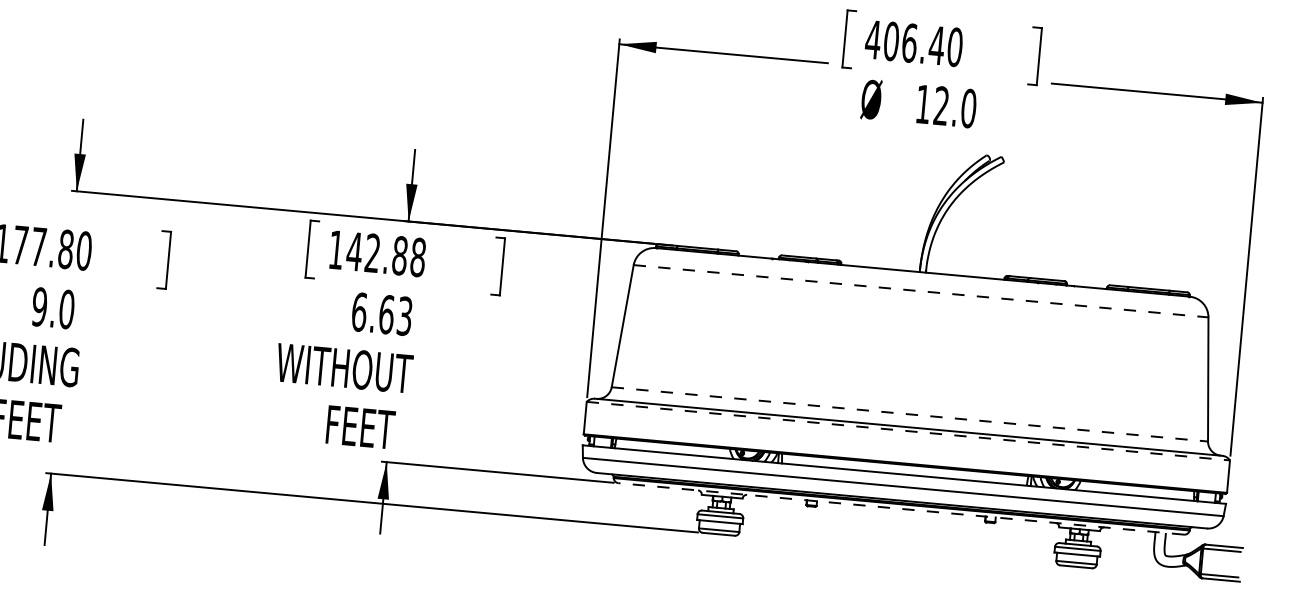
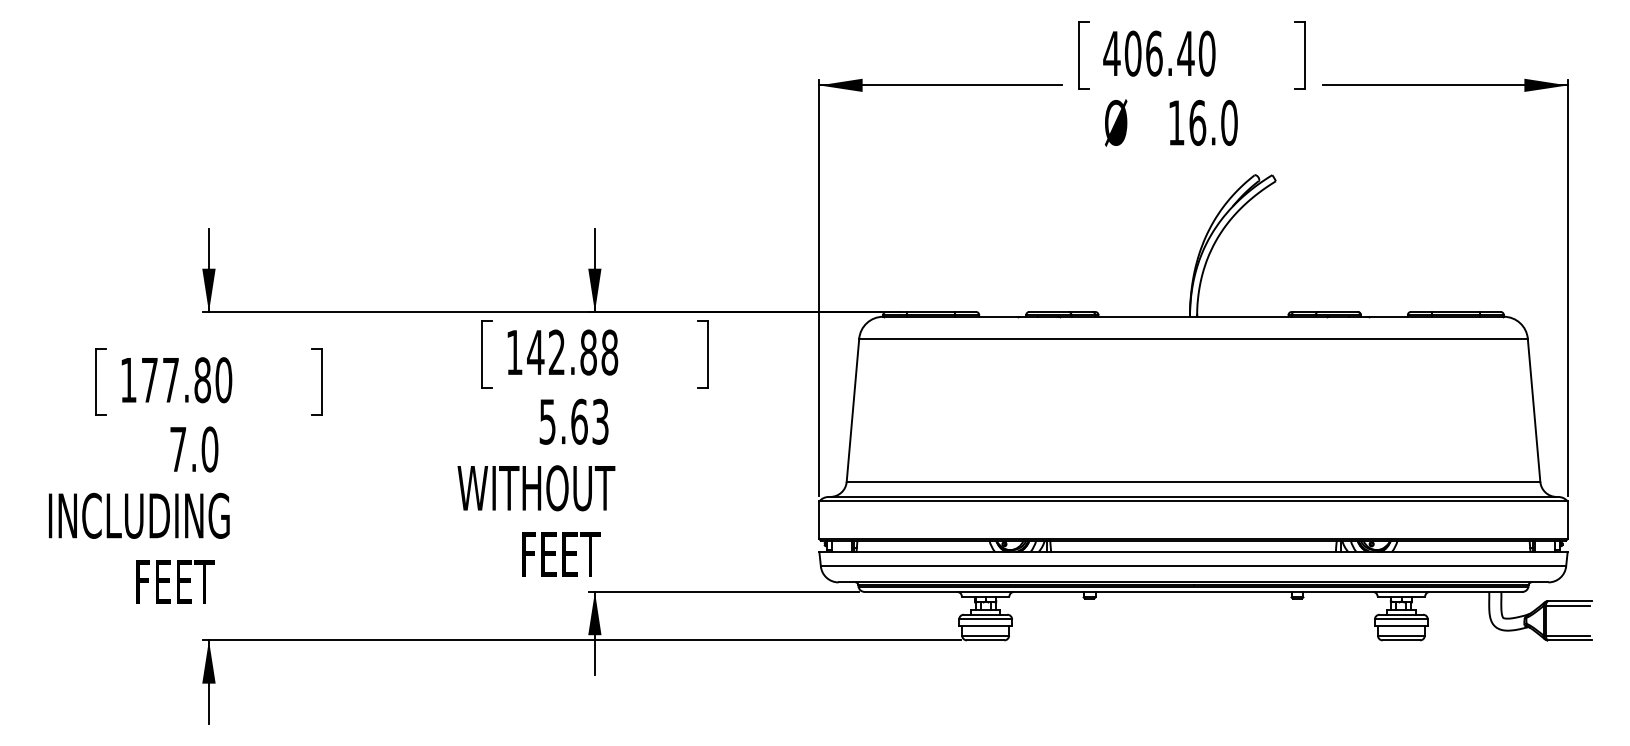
text: (941, 105) -> (1197, 122), 12.0 -> 16.0
line: (921, 291) -> (1194, 338), dashed -> solid
text: (39, 306) -> (177, 449), 9.0 -> 7.0
text: (359, 311) -> (547, 421), 6.63 -> 5.63
line: (909, 413) -> (1193, 481), dashed -> solid
line: (909, 431) -> (1194, 501), dashed -> solid
line: (901, 508) -> (1193, 591), dashed -> solid

